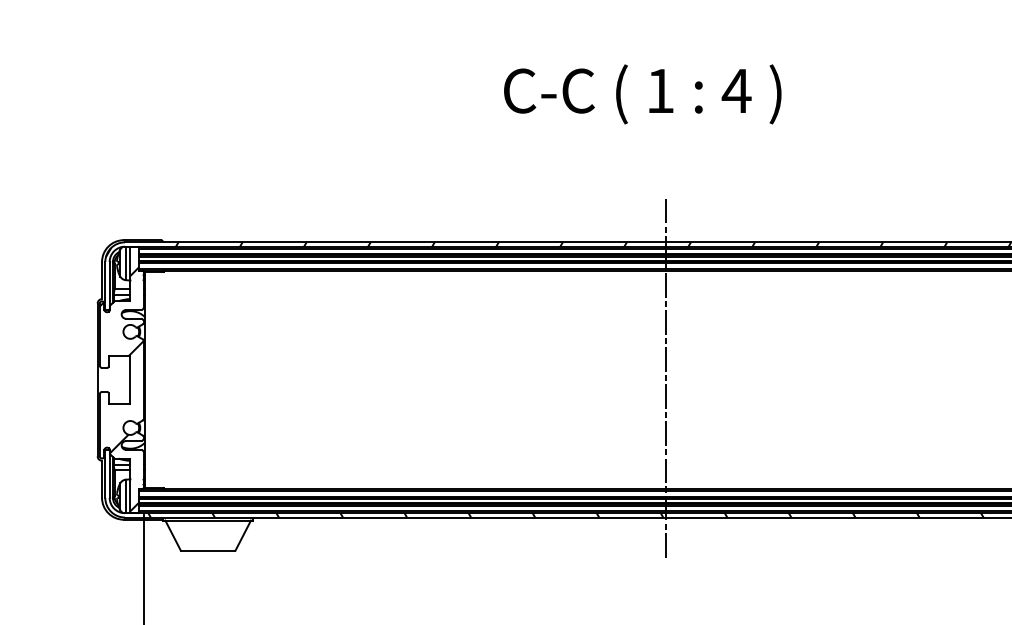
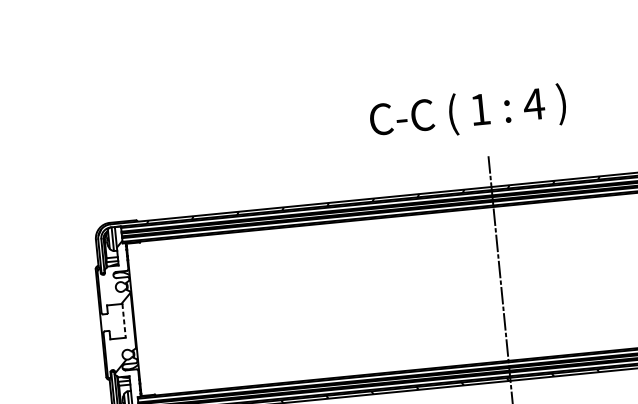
text: (642, 94) -> (467, 113), moved
line: (130, 380) -> (124, 321), solid -> dashed

